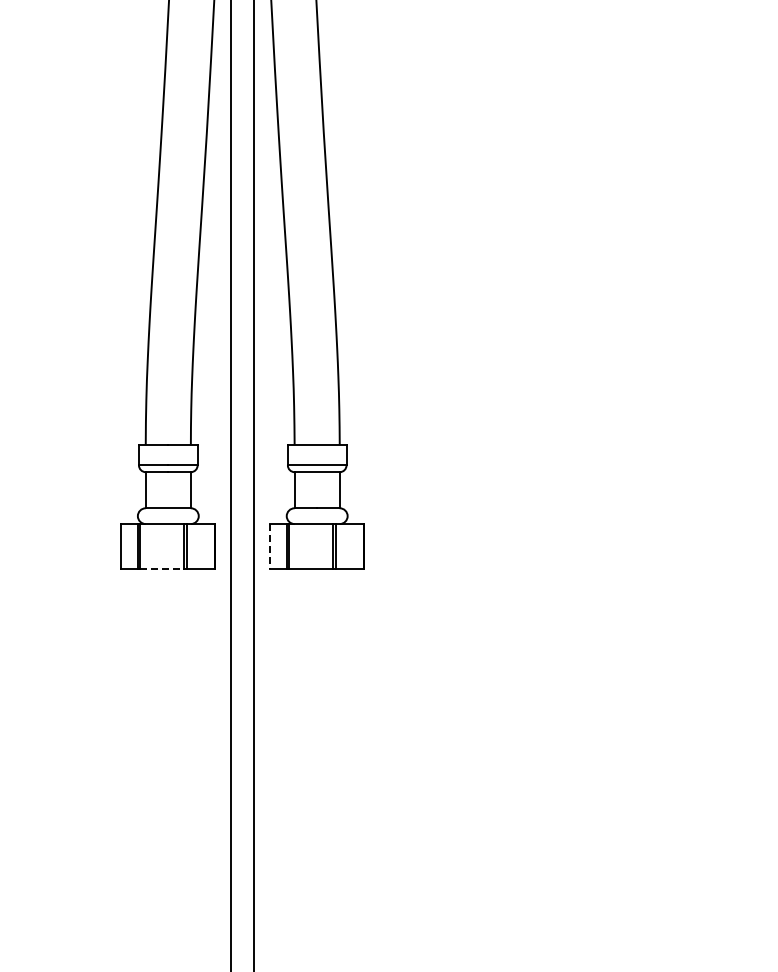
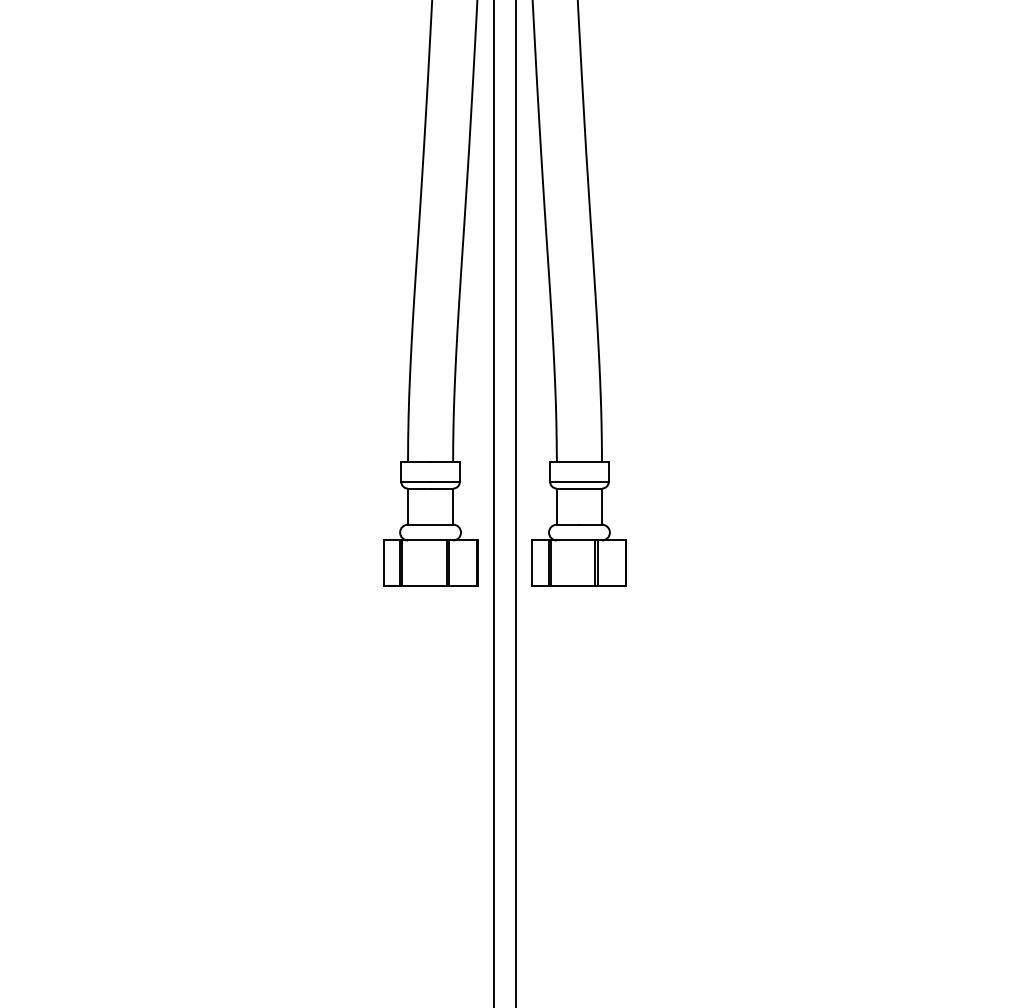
line: (270, 547) -> (532, 563), dashed -> solid
line: (162, 569) -> (424, 585), dashed -> solid

